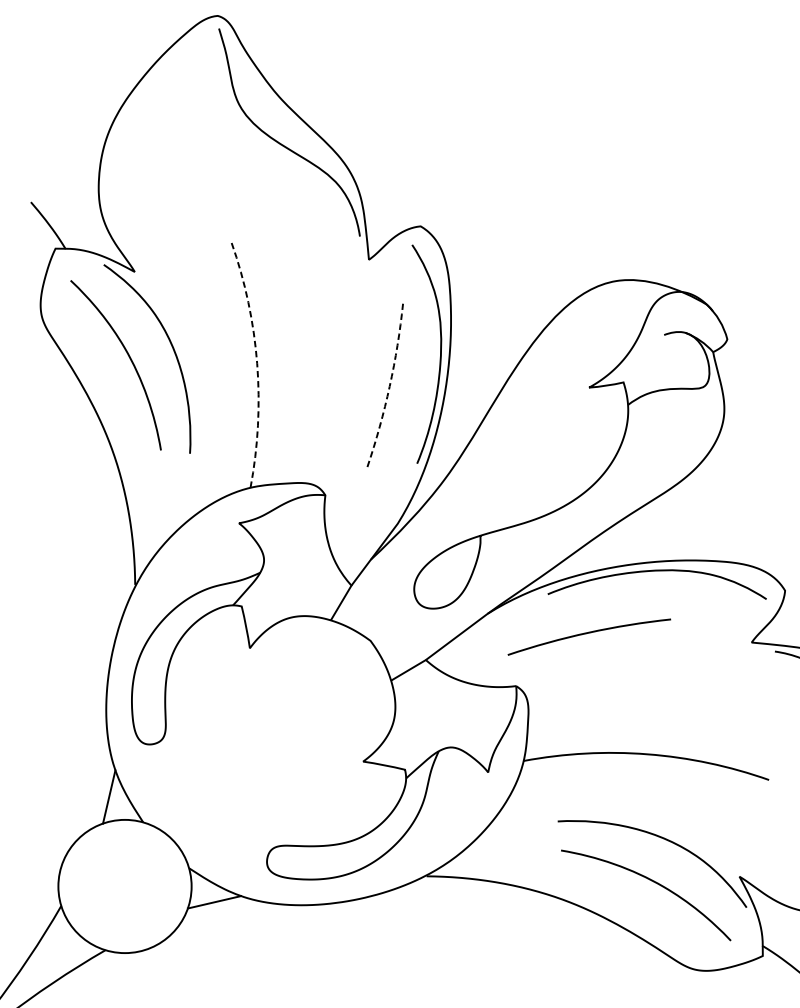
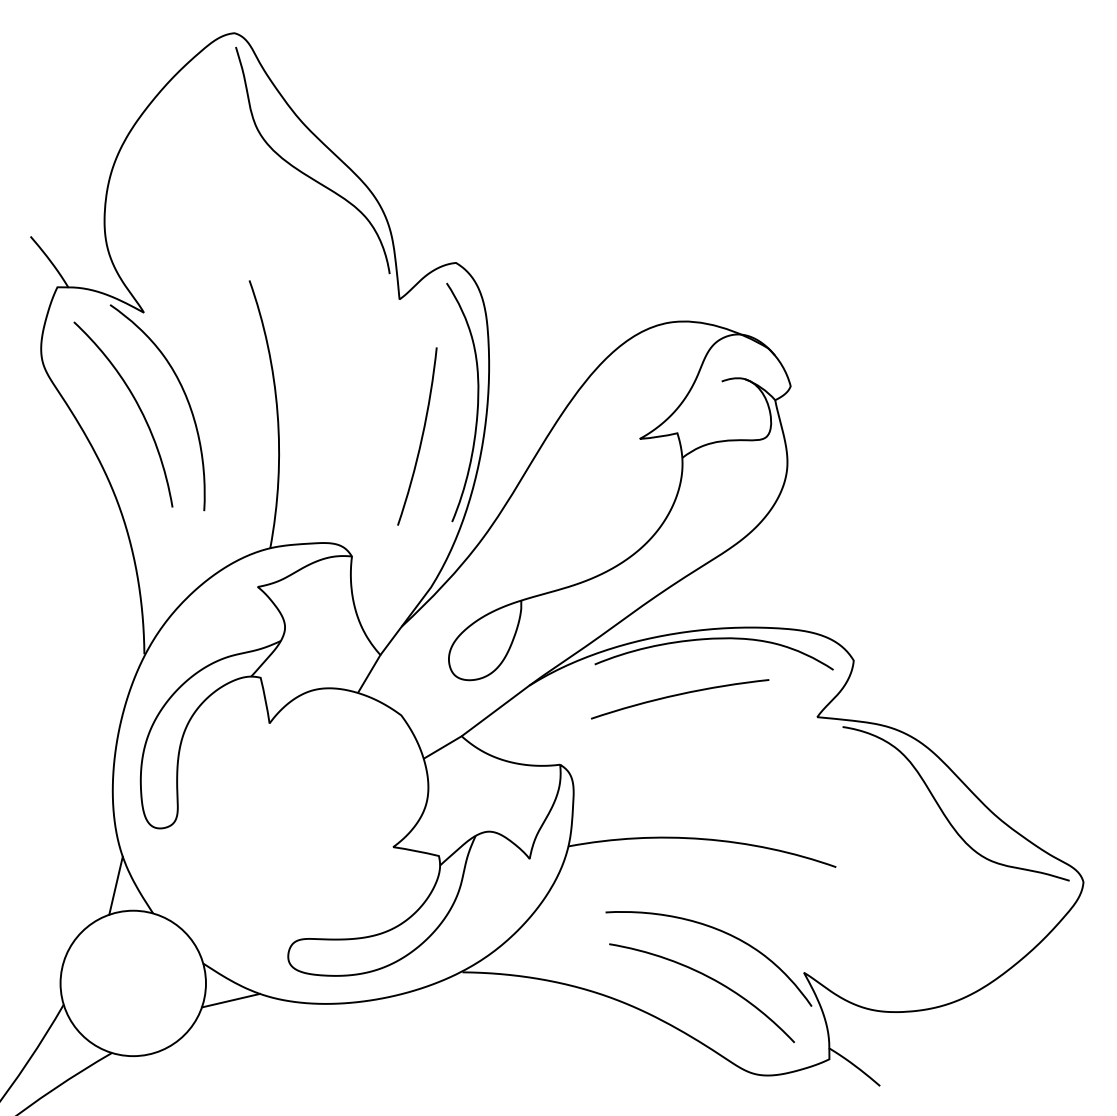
arc: (257, 363) -> (277, 412), dashed -> solid
arc: (390, 386) -> (422, 437), dashed -> solid
arc: (589, 633) -> (680, 695), moved

